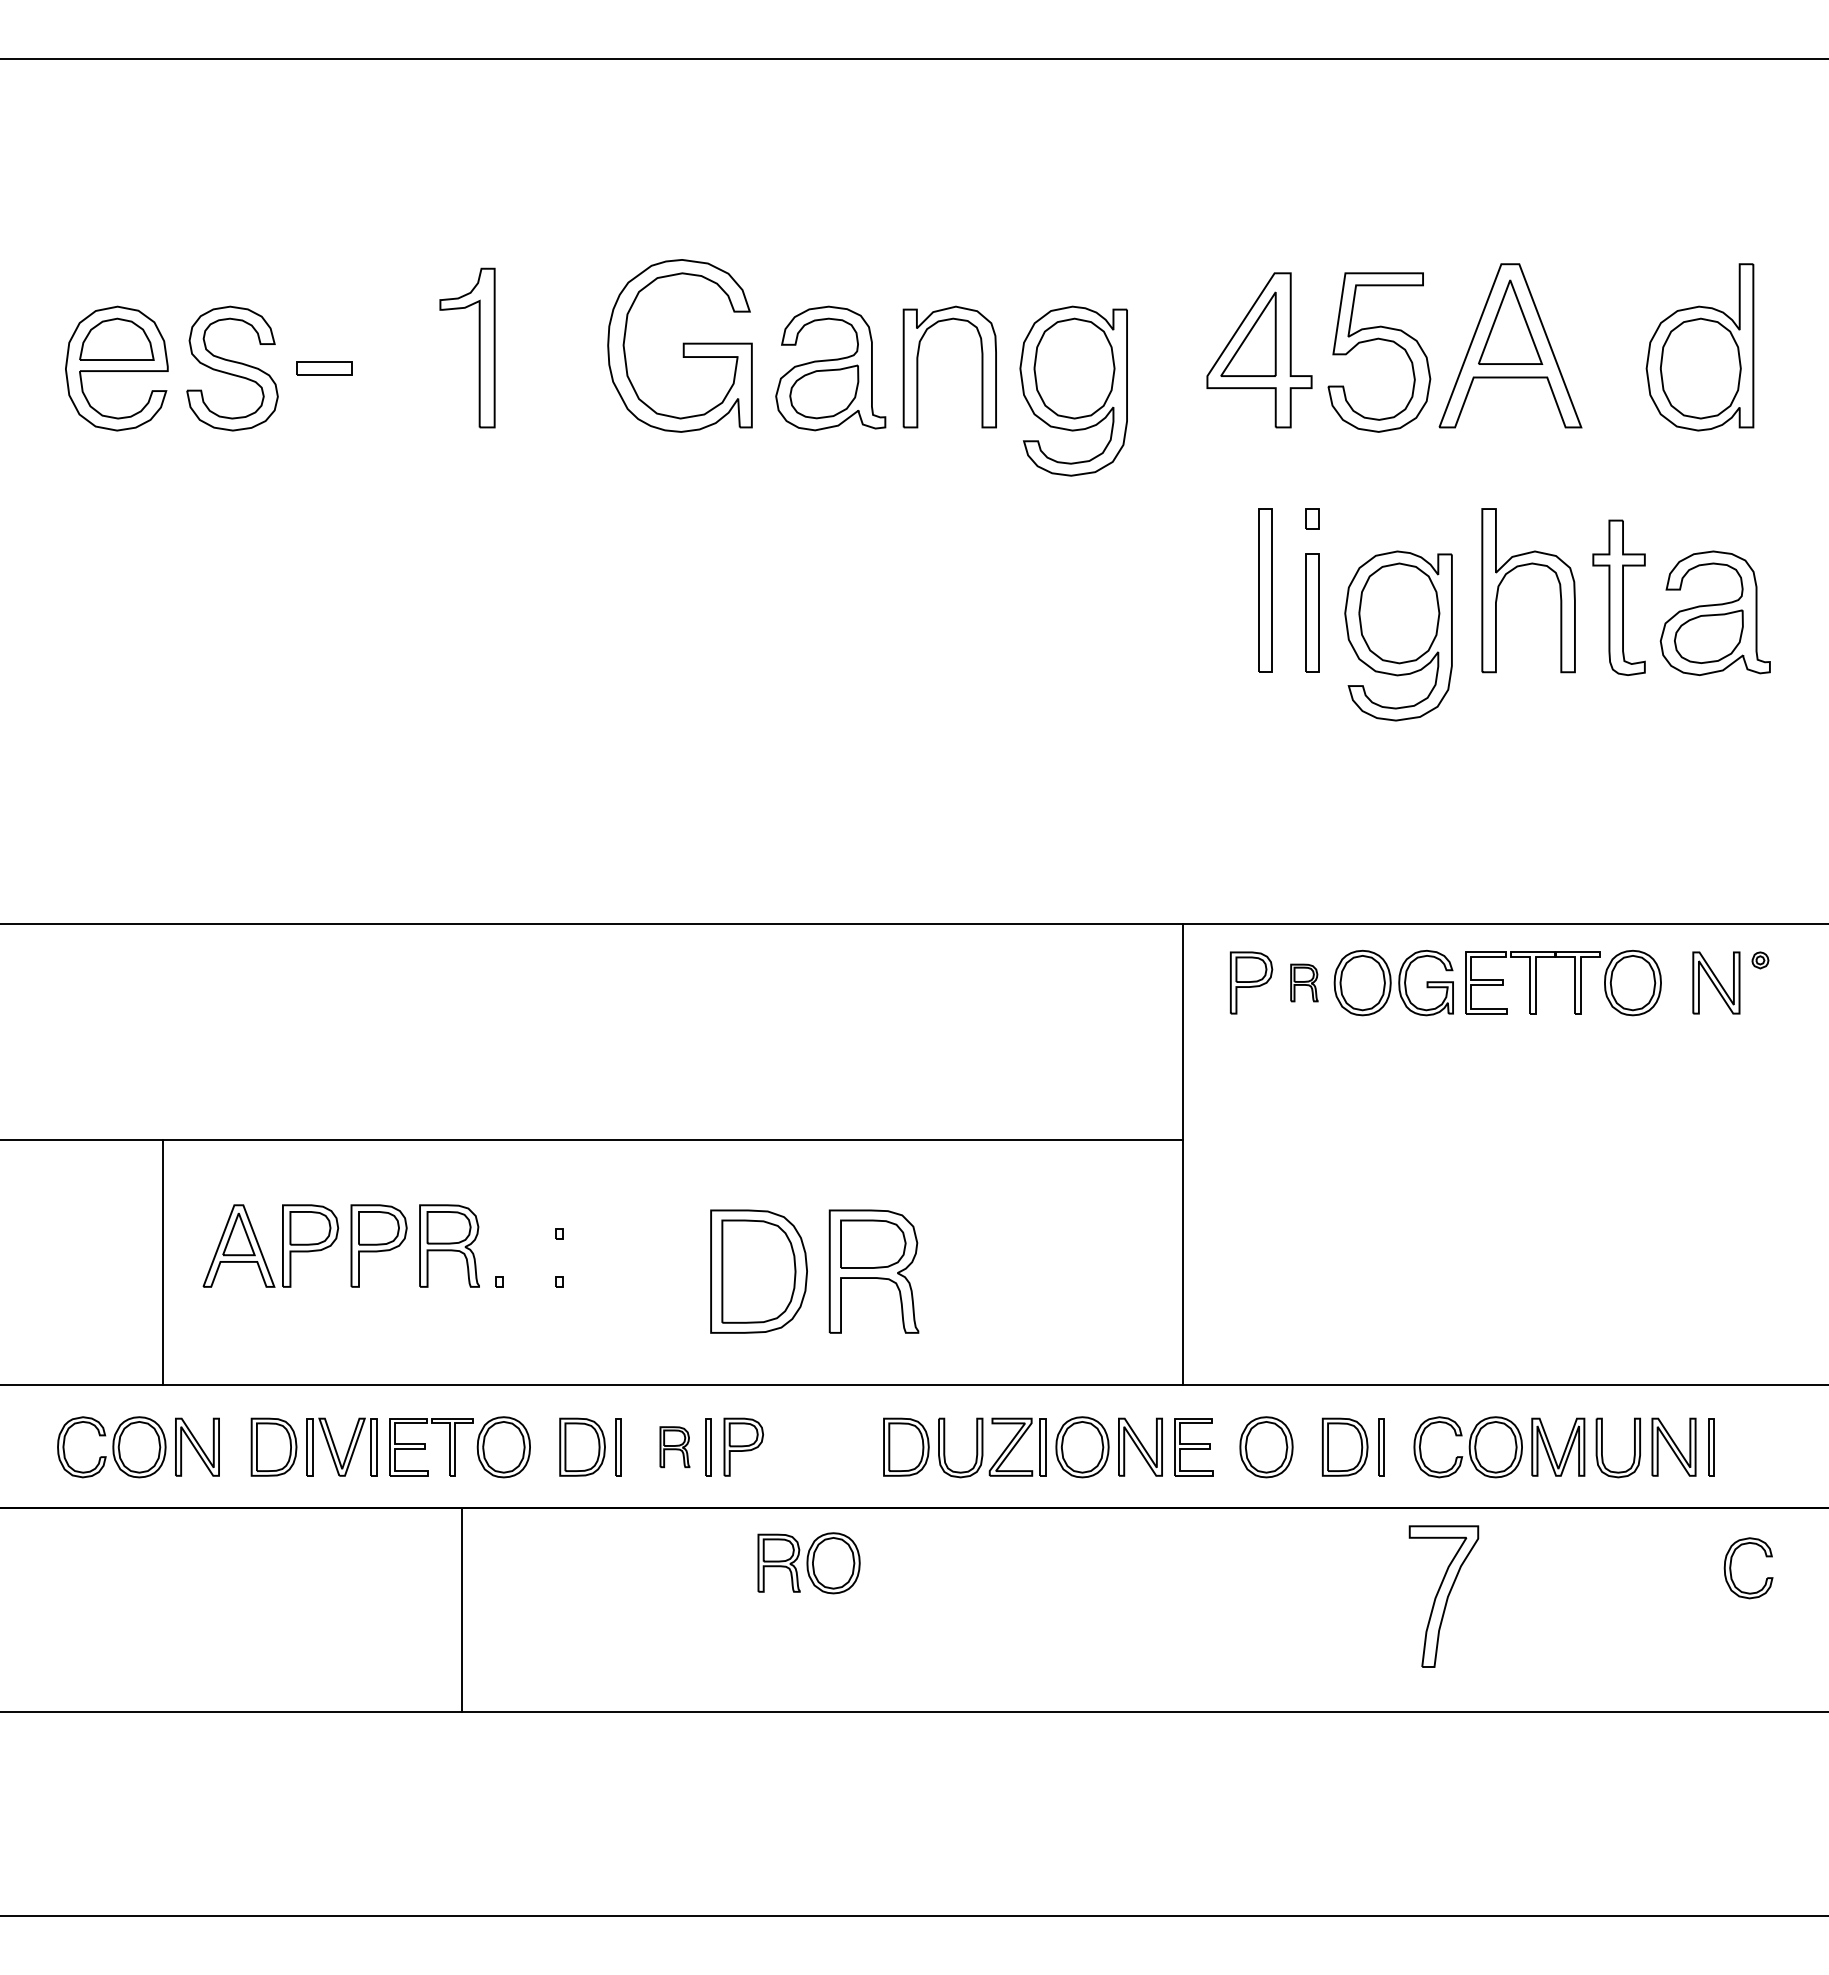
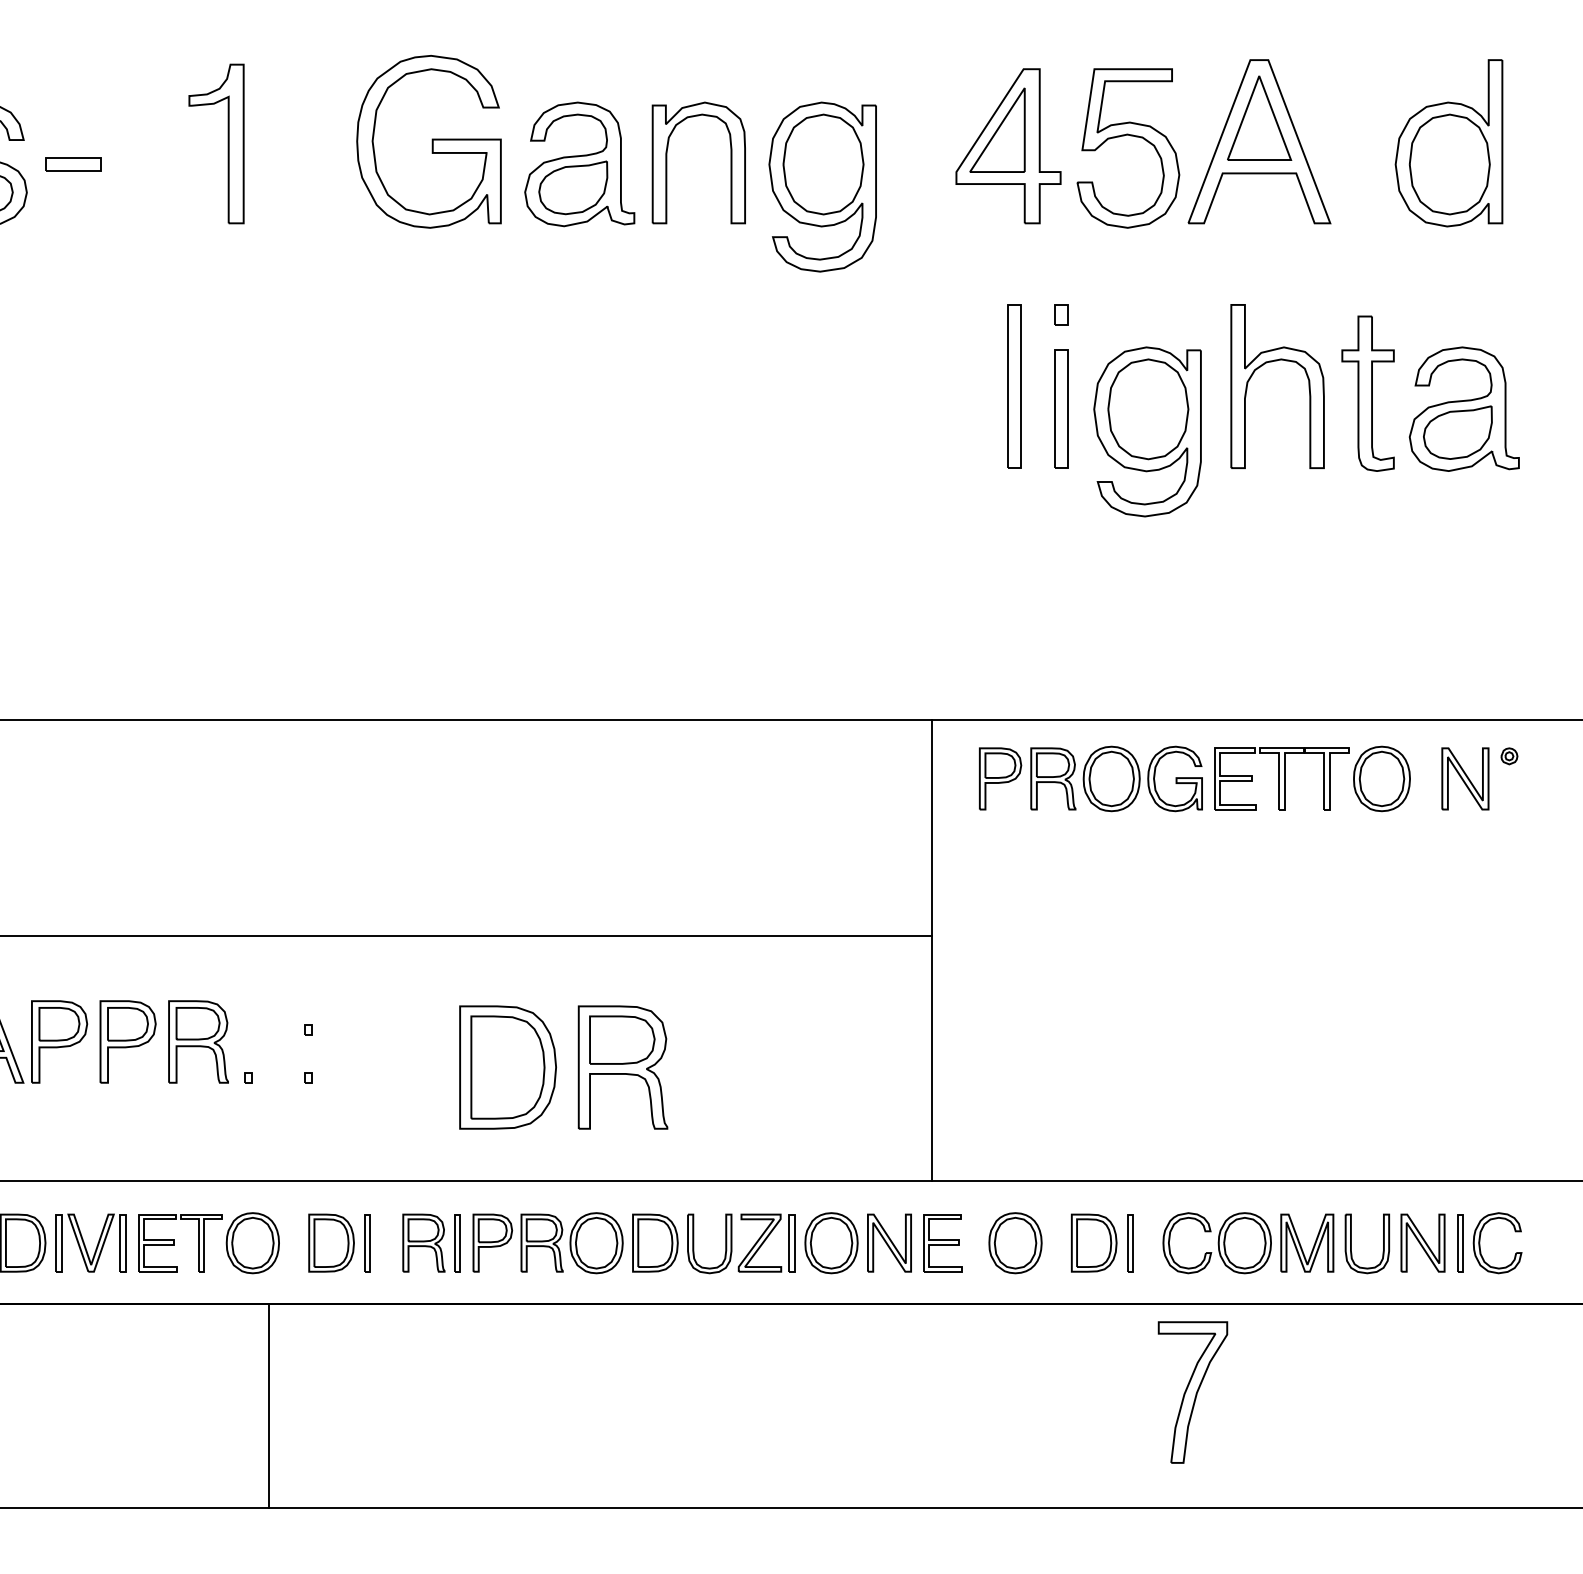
part: (1304, 982) -> (1053, 778), size x1.67
part: (674, 1446) -> (423, 1242), size x1.43
part: (808, 1563) -> (571, 1243), moved
part: (1731, 1568) -> (1480, 1243), moved
line: (462, 1609) -> (269, 1405), moved

